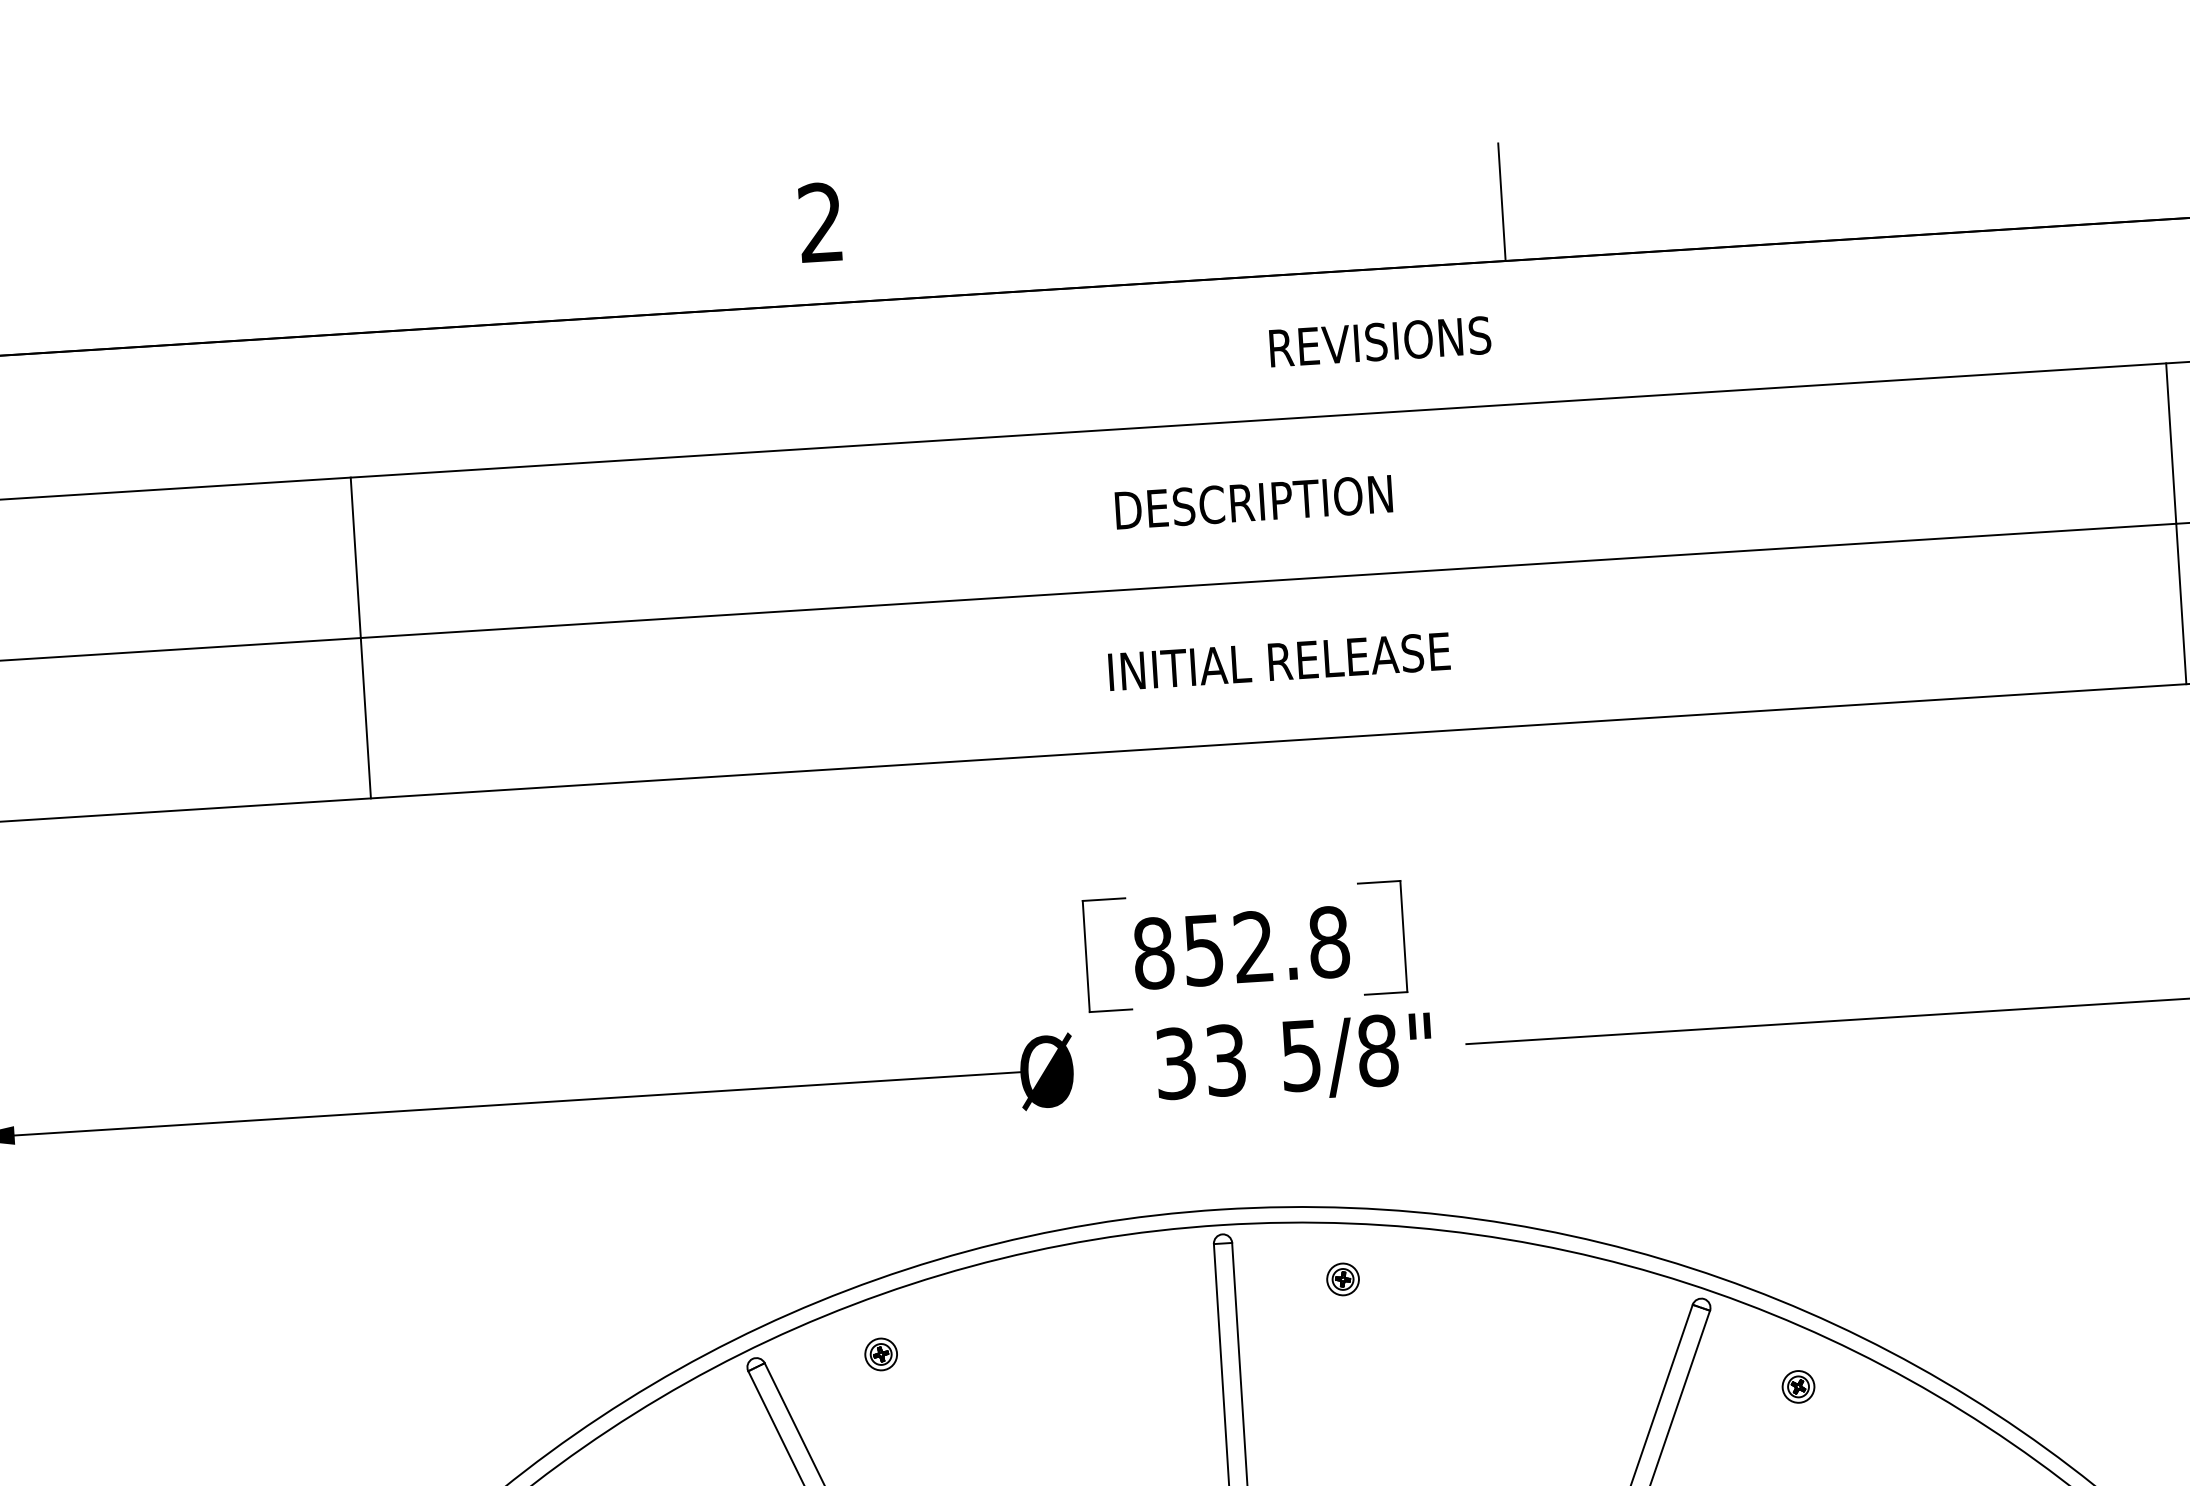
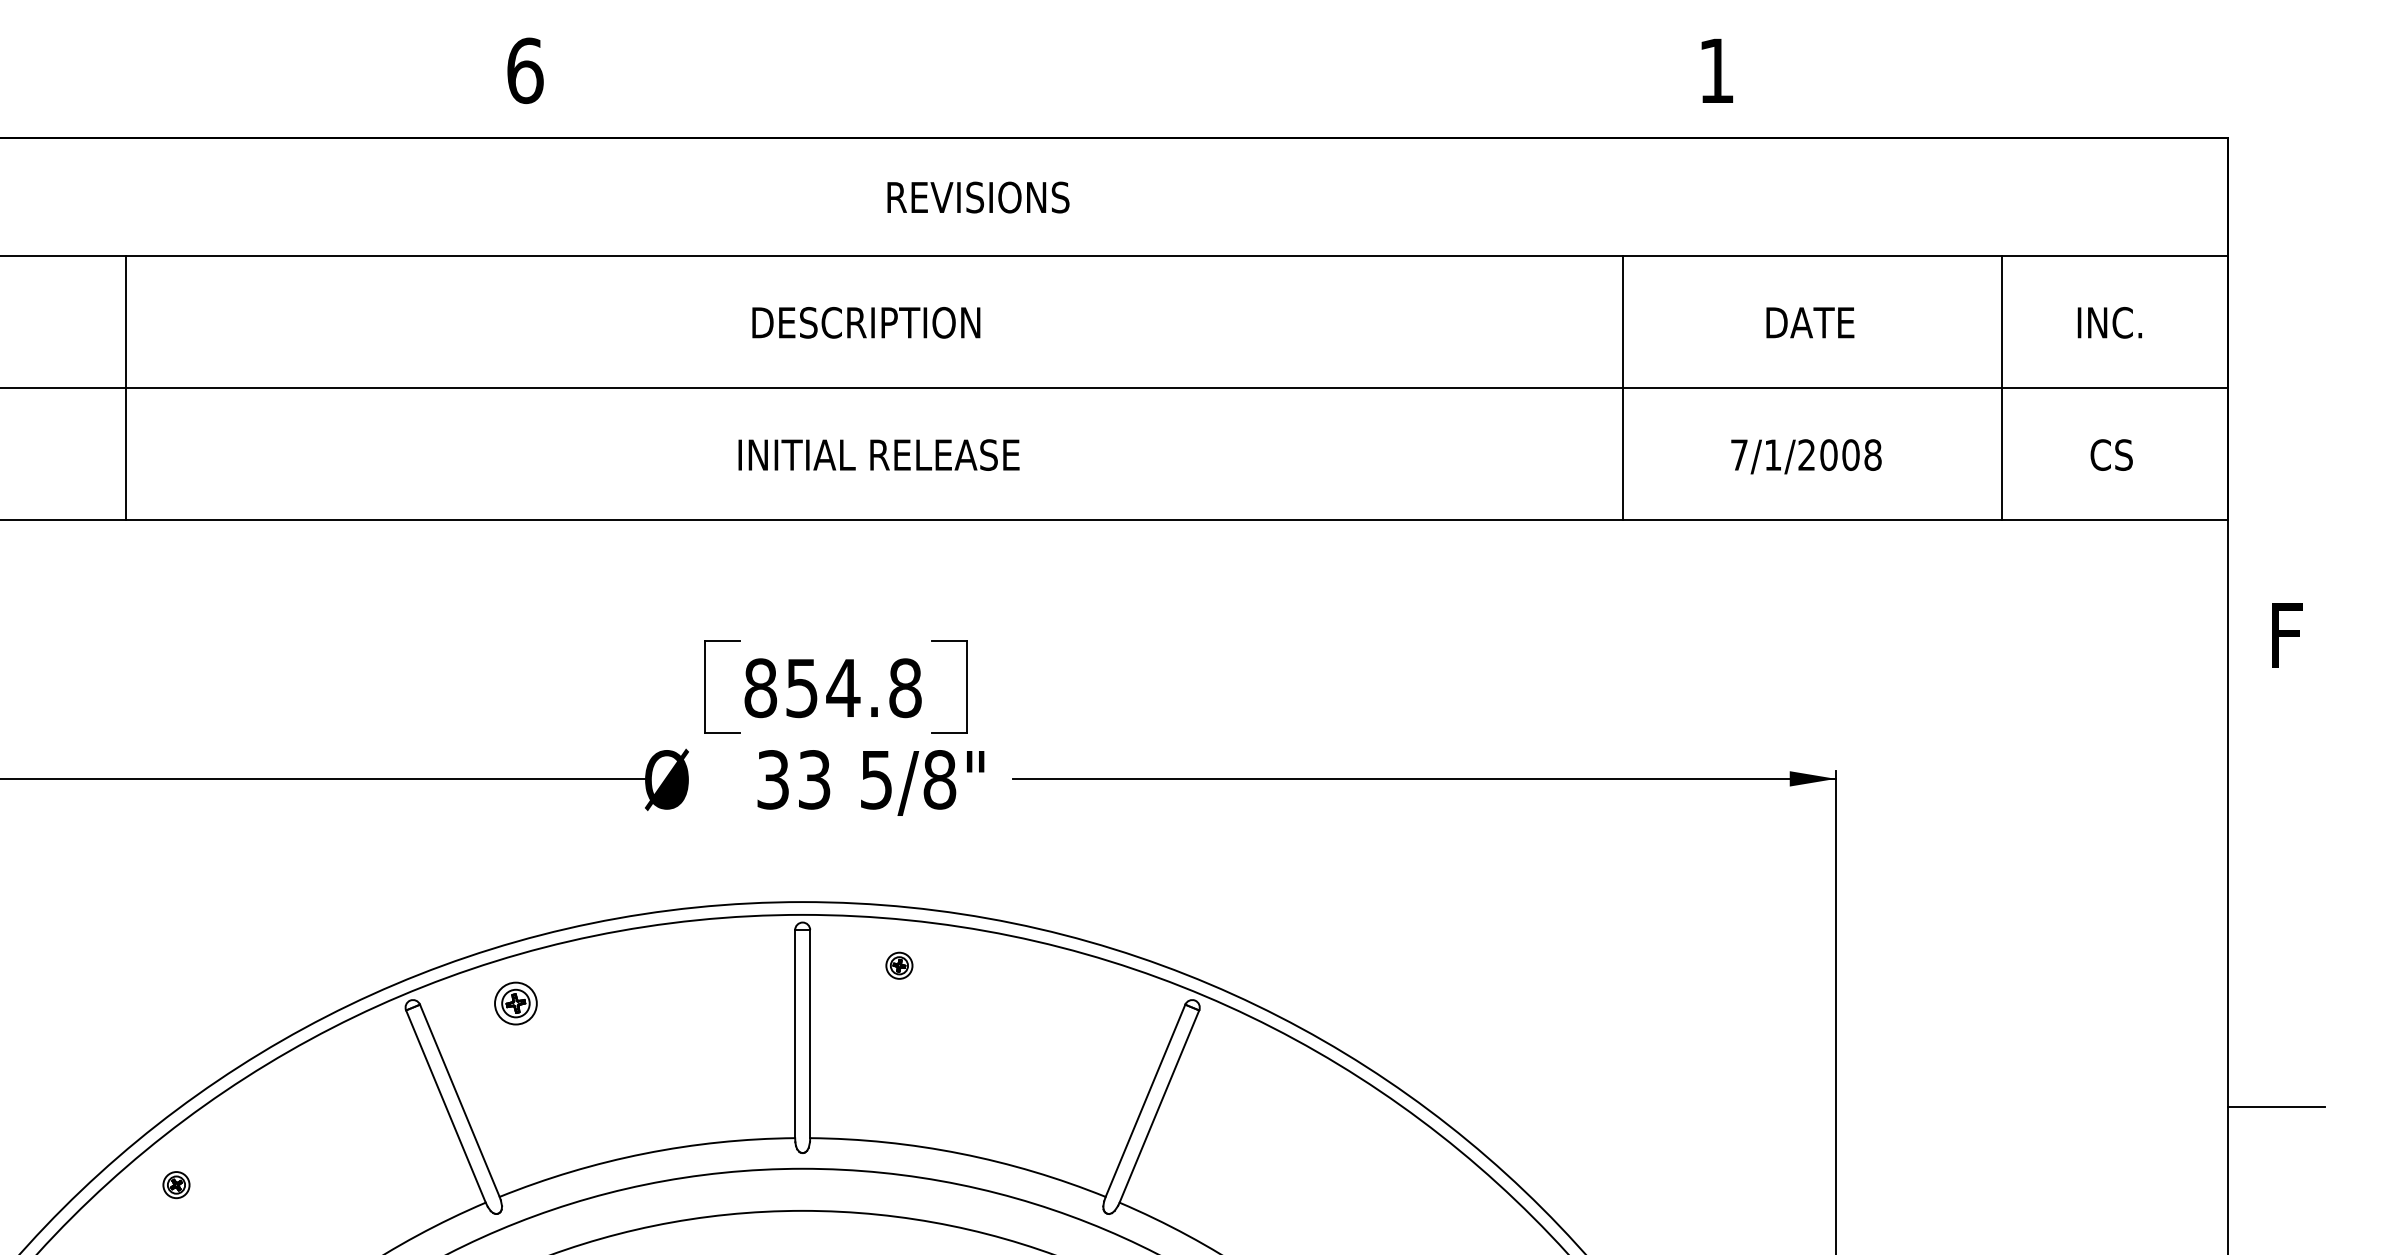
line: (1501, 201) -> (1085, 88), removed
text: (821, 222) -> (525, 70), 2 -> 6
text: (1254, 946) -> (843, 687), 852.8 -> 854.8
part: (881, 1354) -> (516, 1003), size x1.6
part: (1797, 1386) -> (1267, 1077), removed

